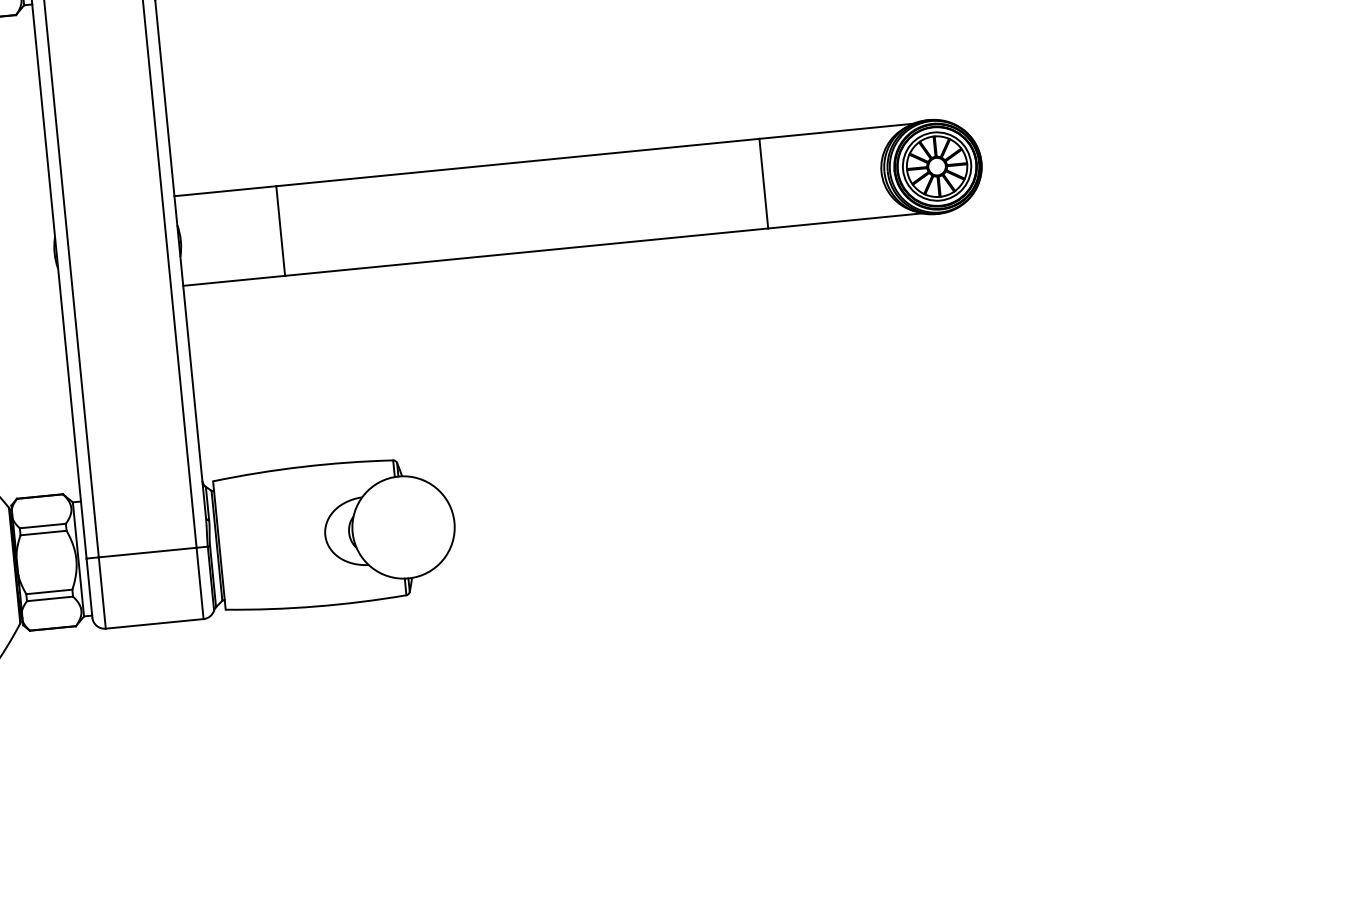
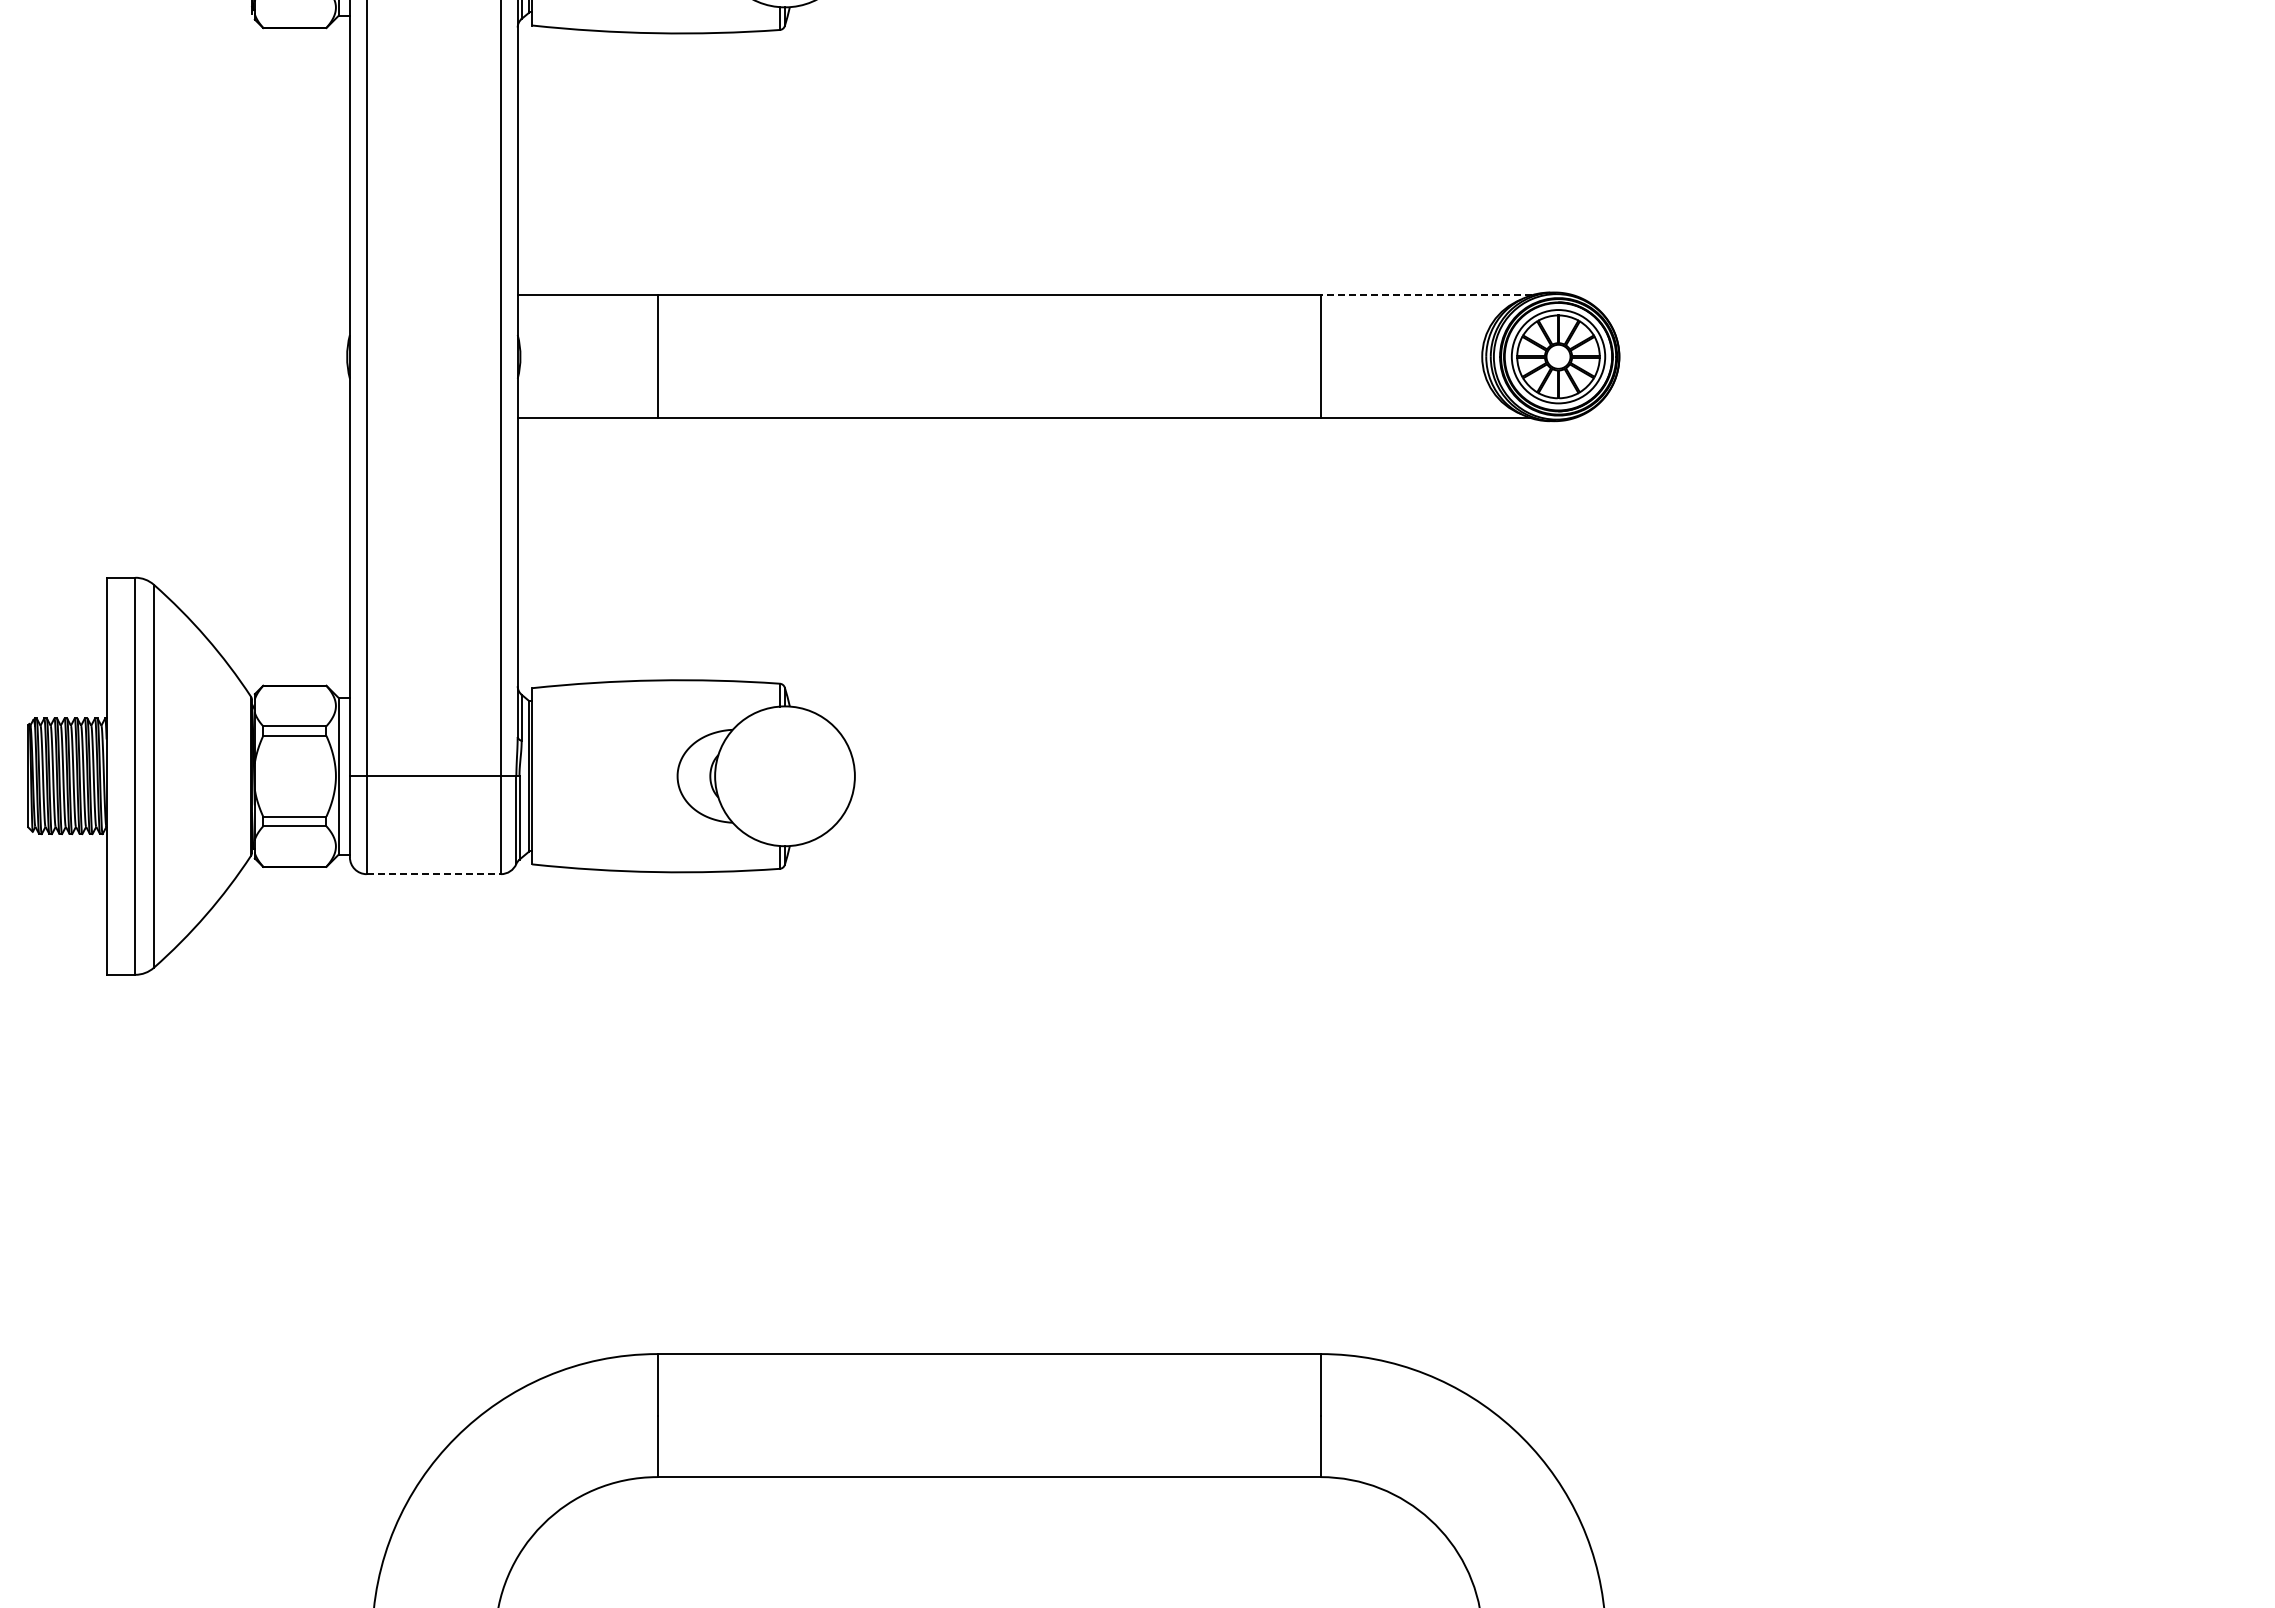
line: (836, 131) -> (1426, 295), solid -> dashed
line: (155, 624) -> (434, 874), solid -> dashed

